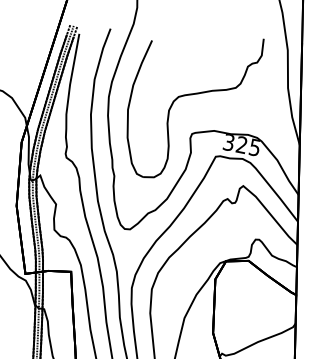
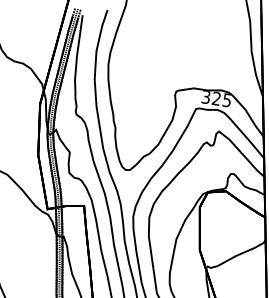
part: (195, 95) -> (177, 60), removed

